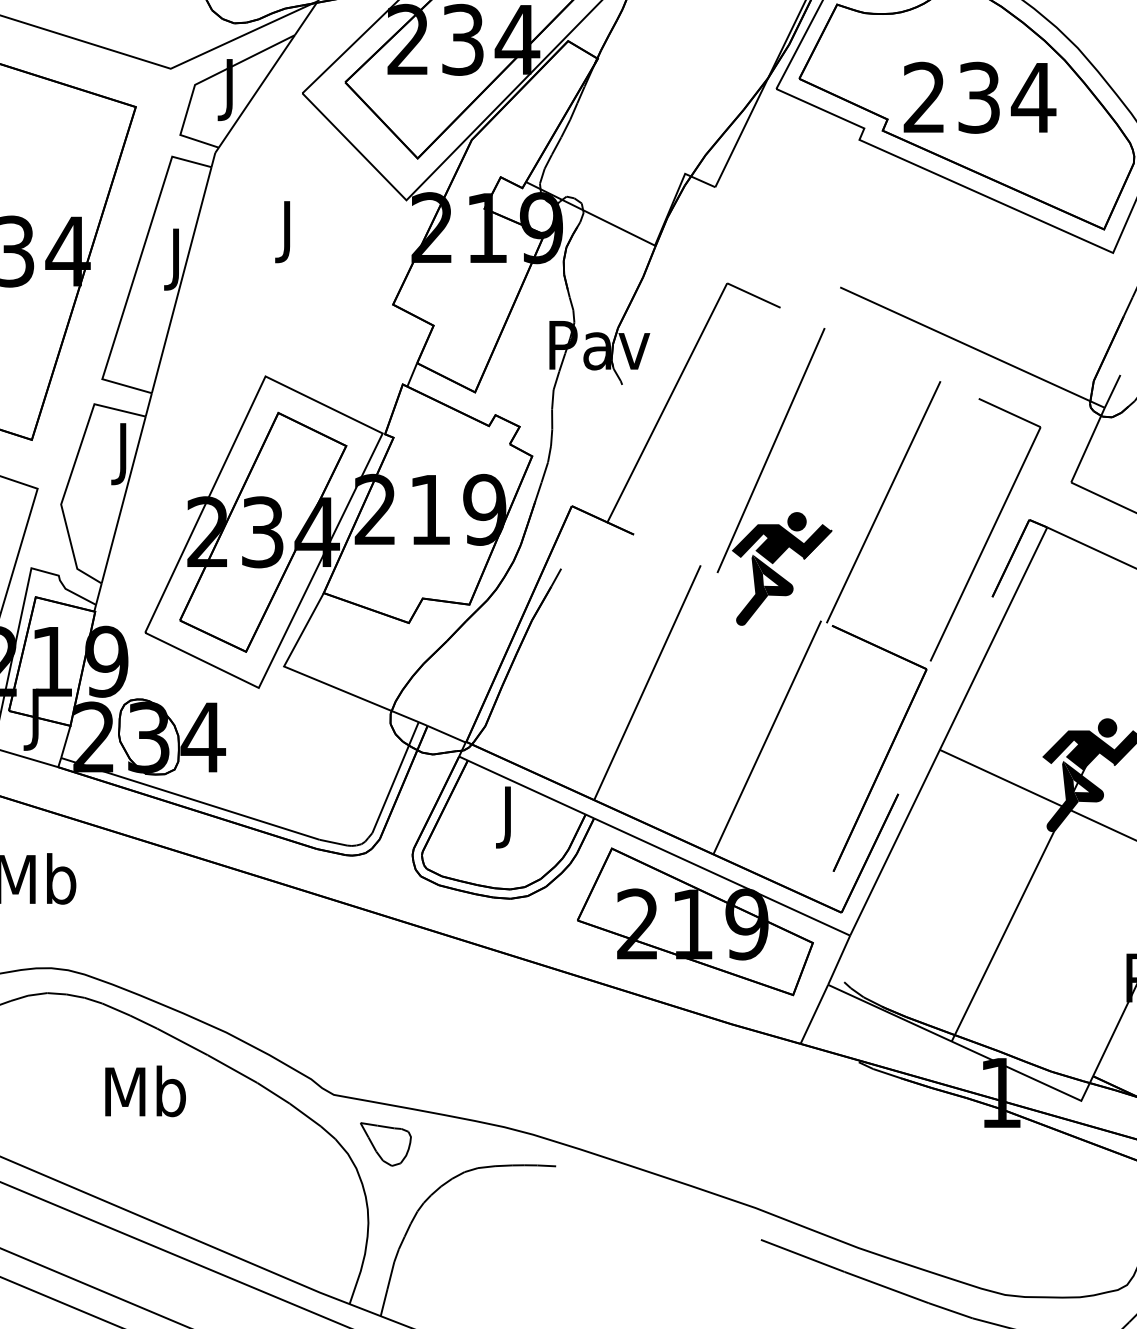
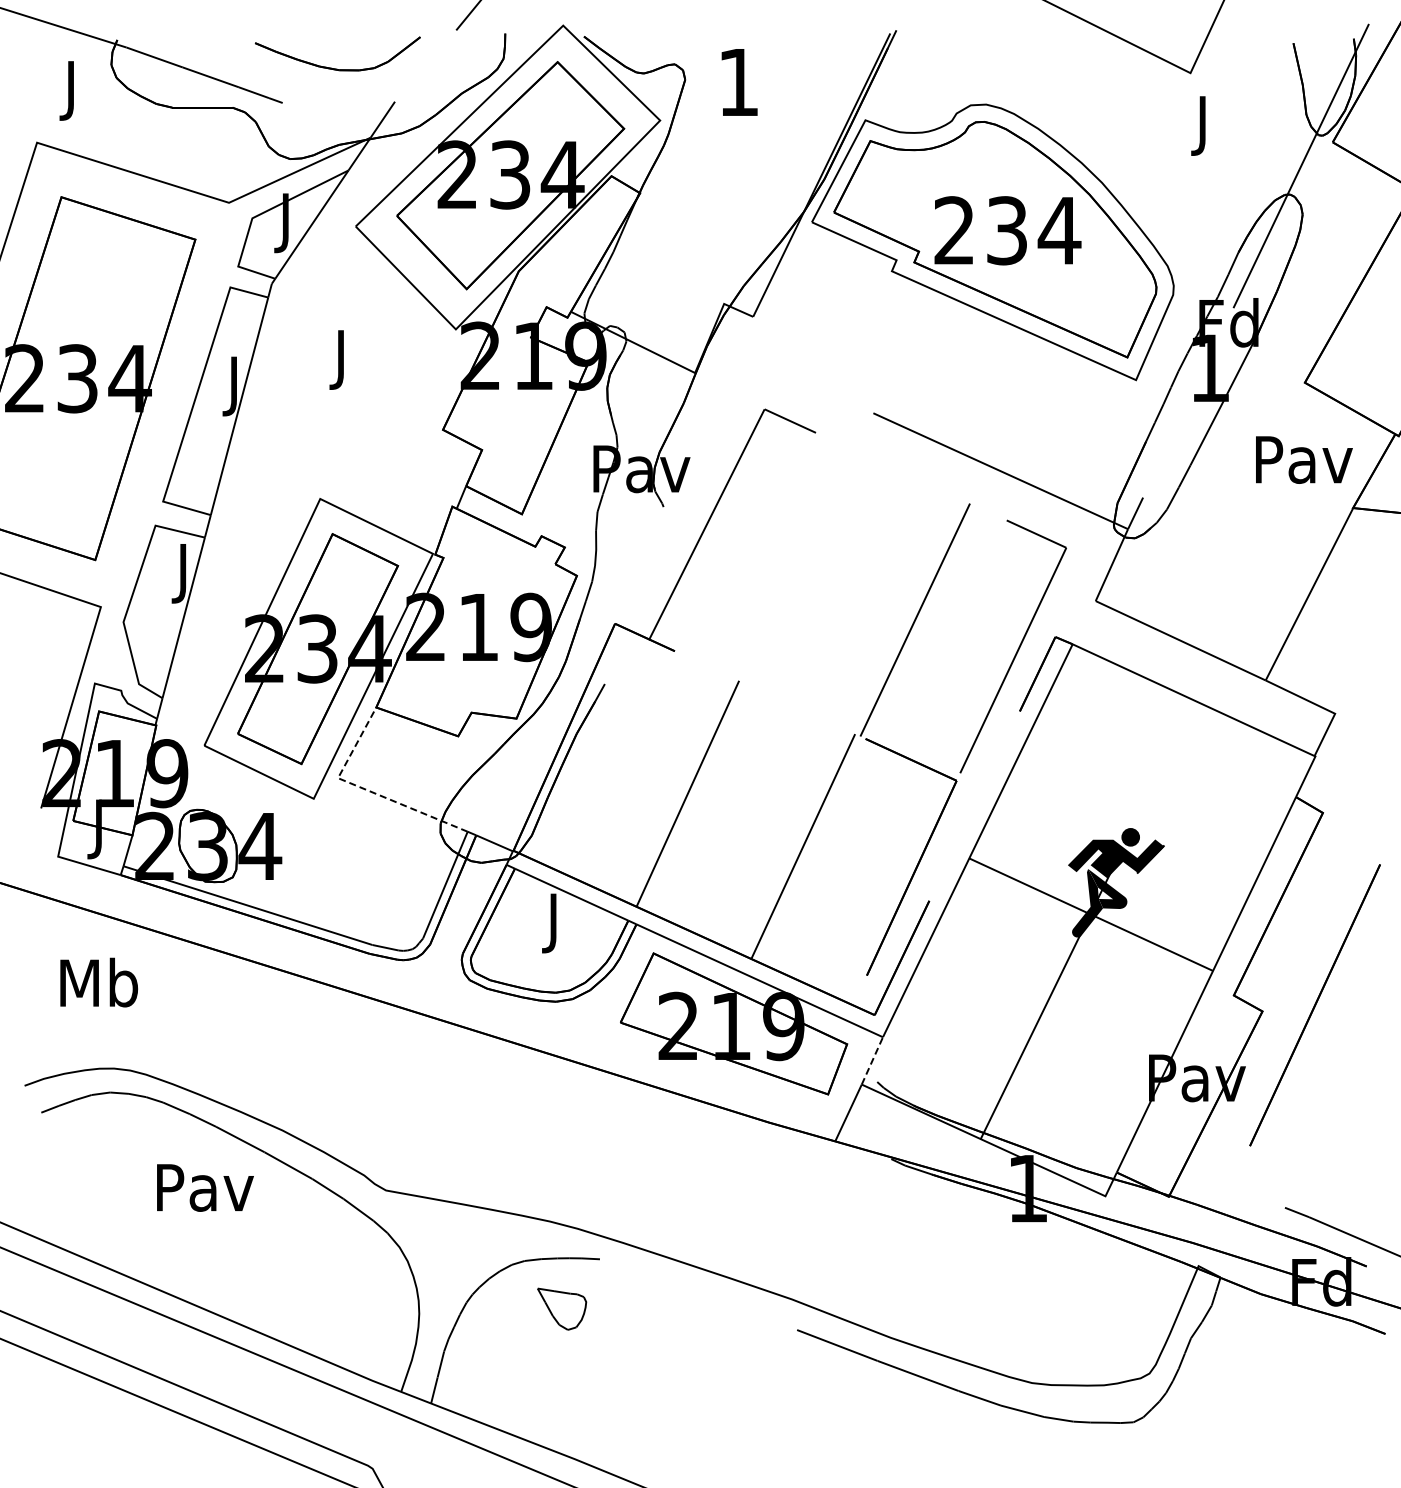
part: (762, 473) -> (798, 592), removed
line: (311, 678) -> (364, 789), solid -> dashed
line: (839, 959) -> (872, 1060), solid -> dashed
text: (146, 1090) -> (205, 1186), Mb -> Pav
part: (386, 1143) -> (562, 1308), moved

